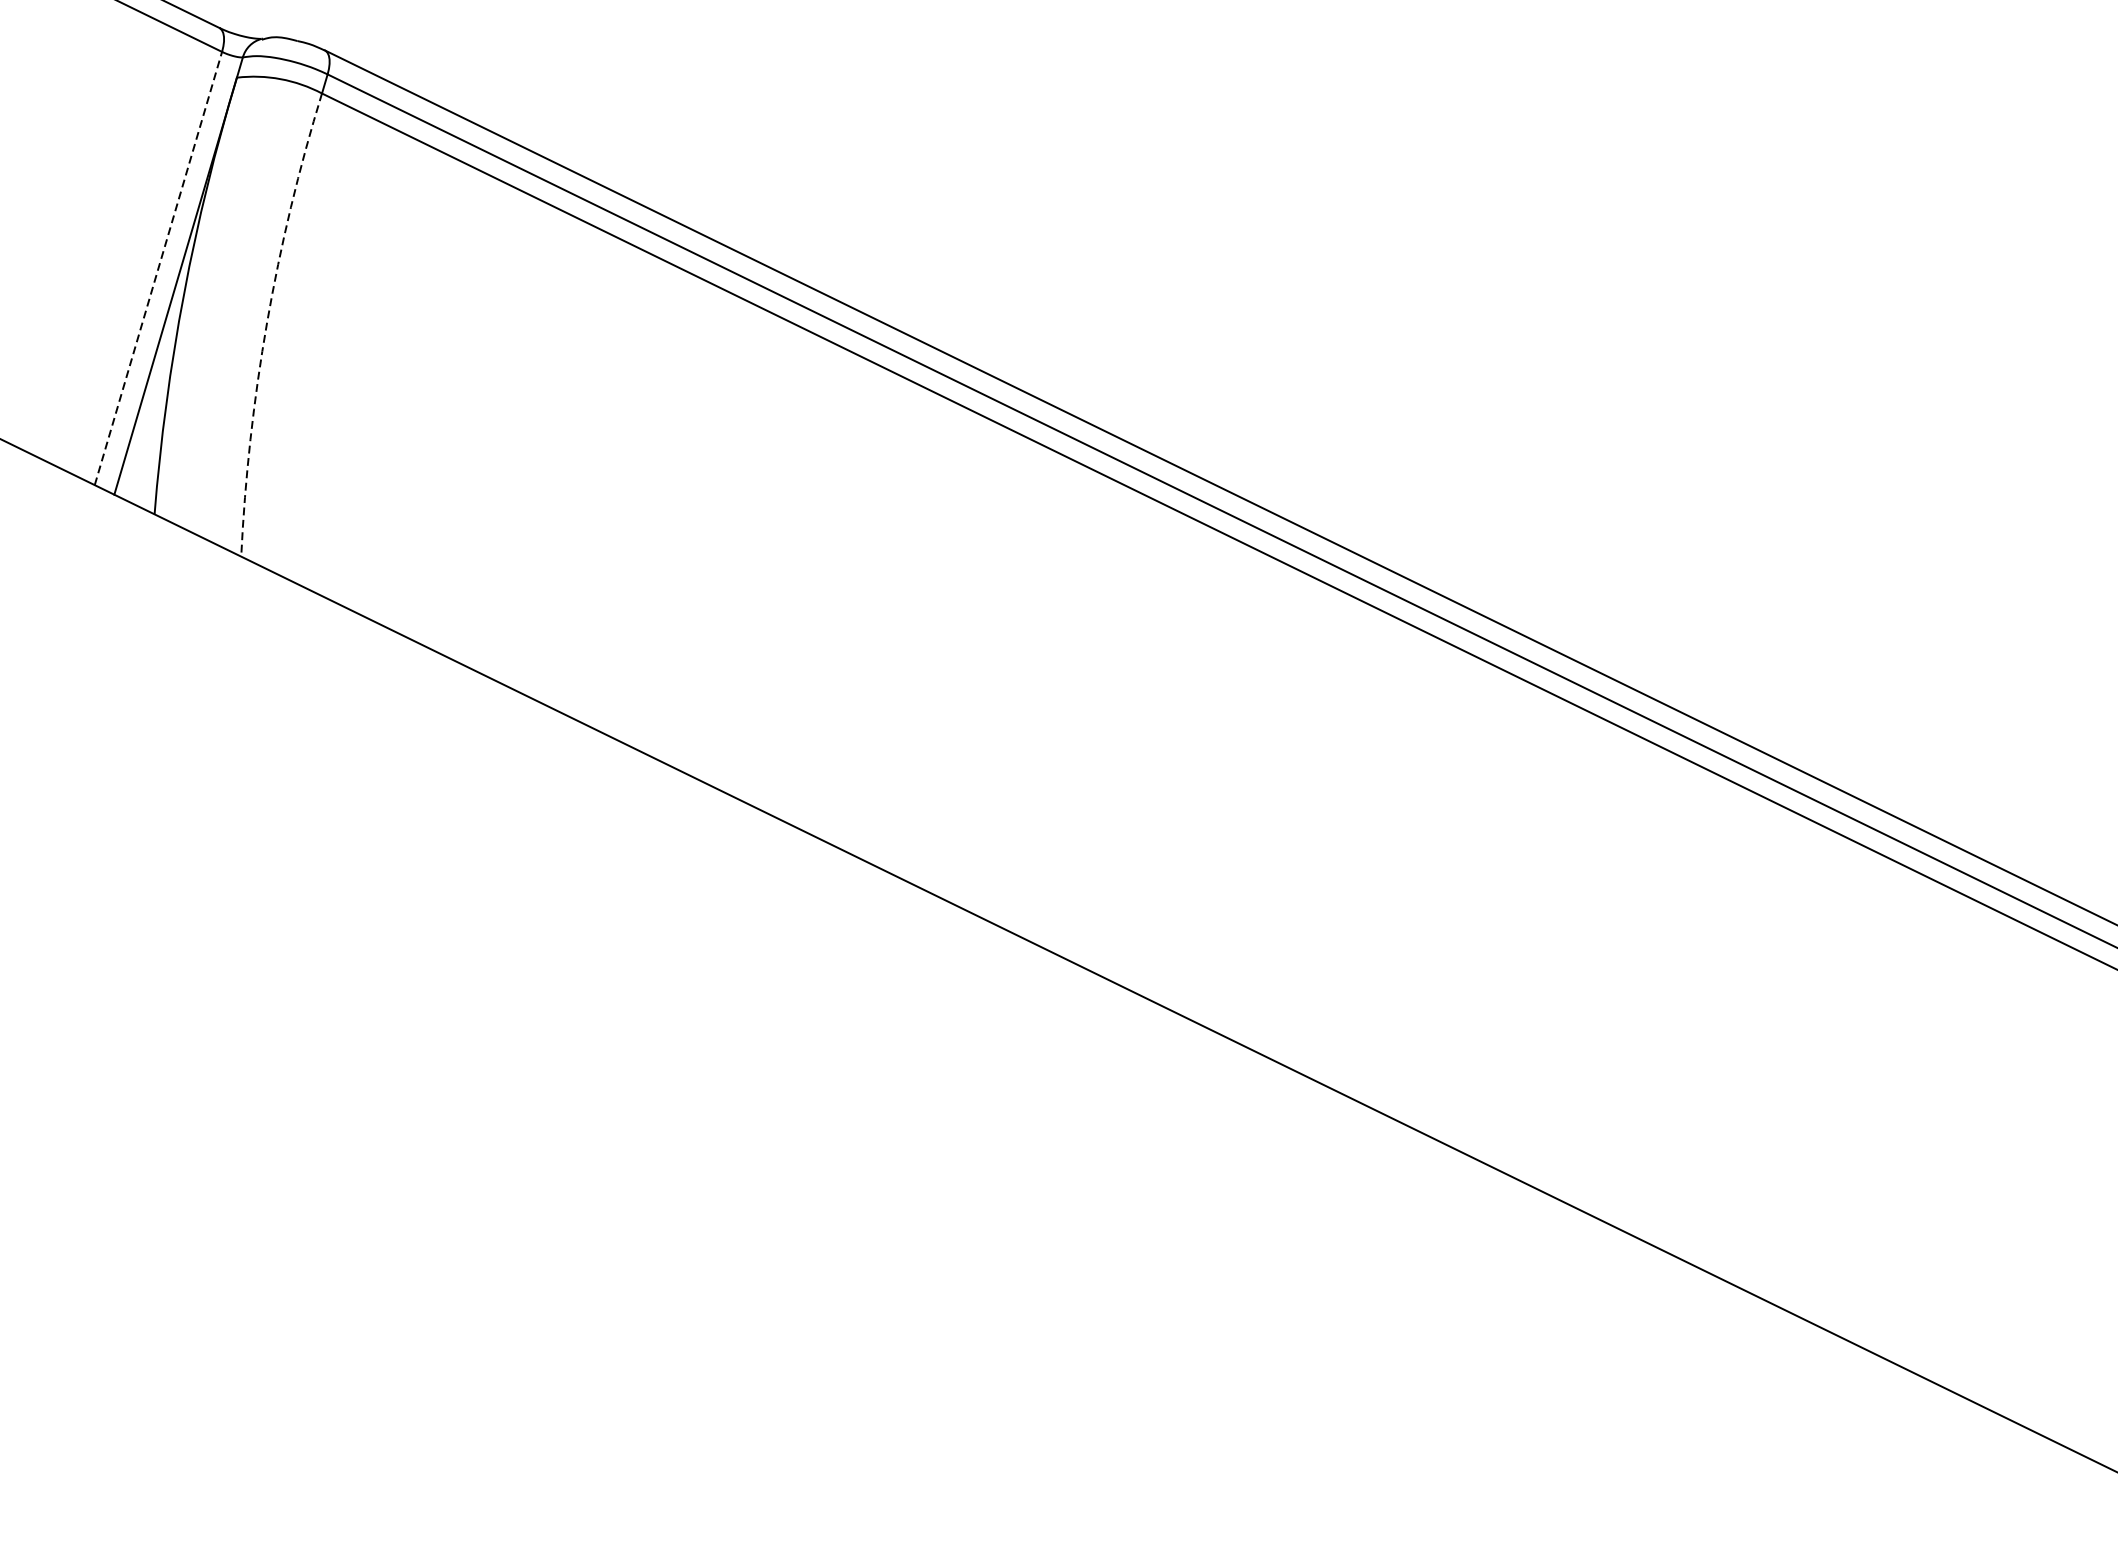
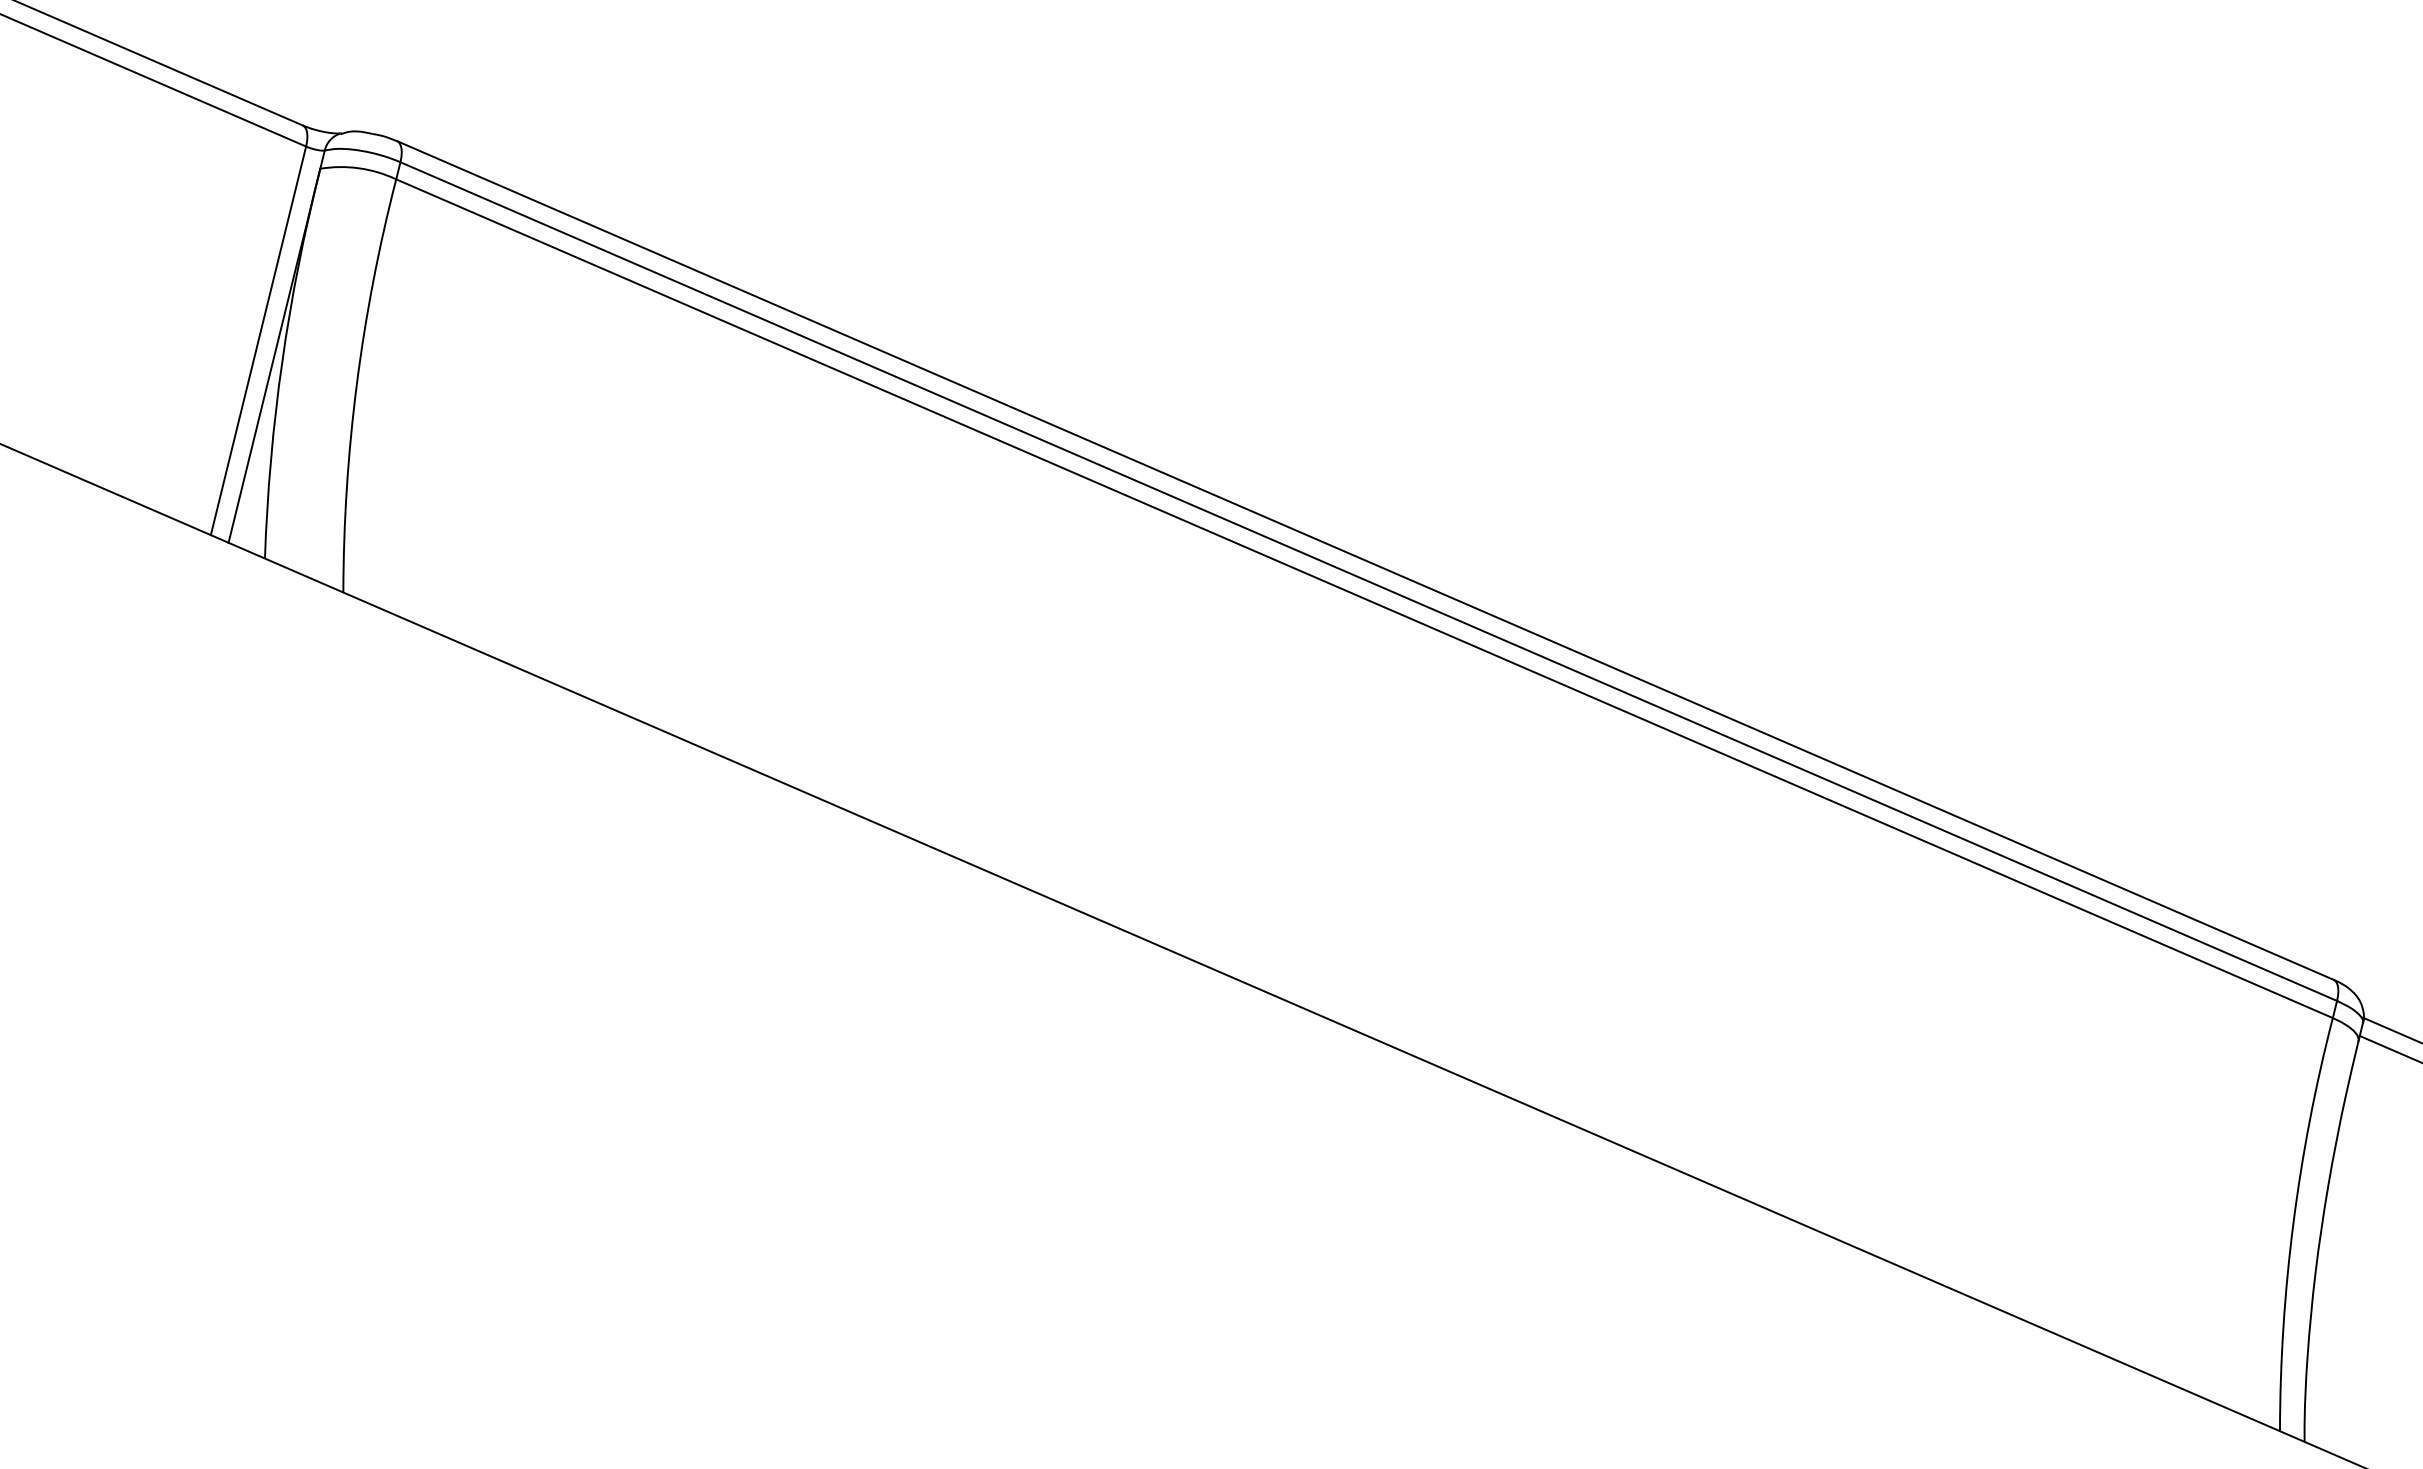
line: (158, 268) -> (258, 340), dashed -> solid
arc: (266, 322) -> (356, 384), dashed -> solid

